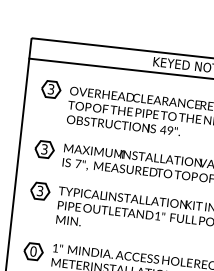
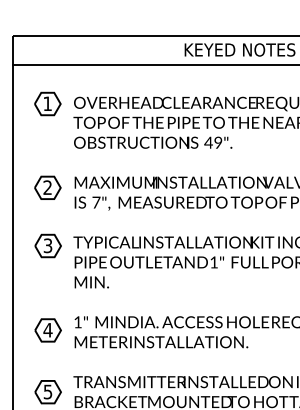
text: (51, 89) -> (47, 103), 3 -> 1
text: (44, 149) -> (47, 187), 3 -> 2
text: (33, 250) -> (47, 329), 0 -> 4

